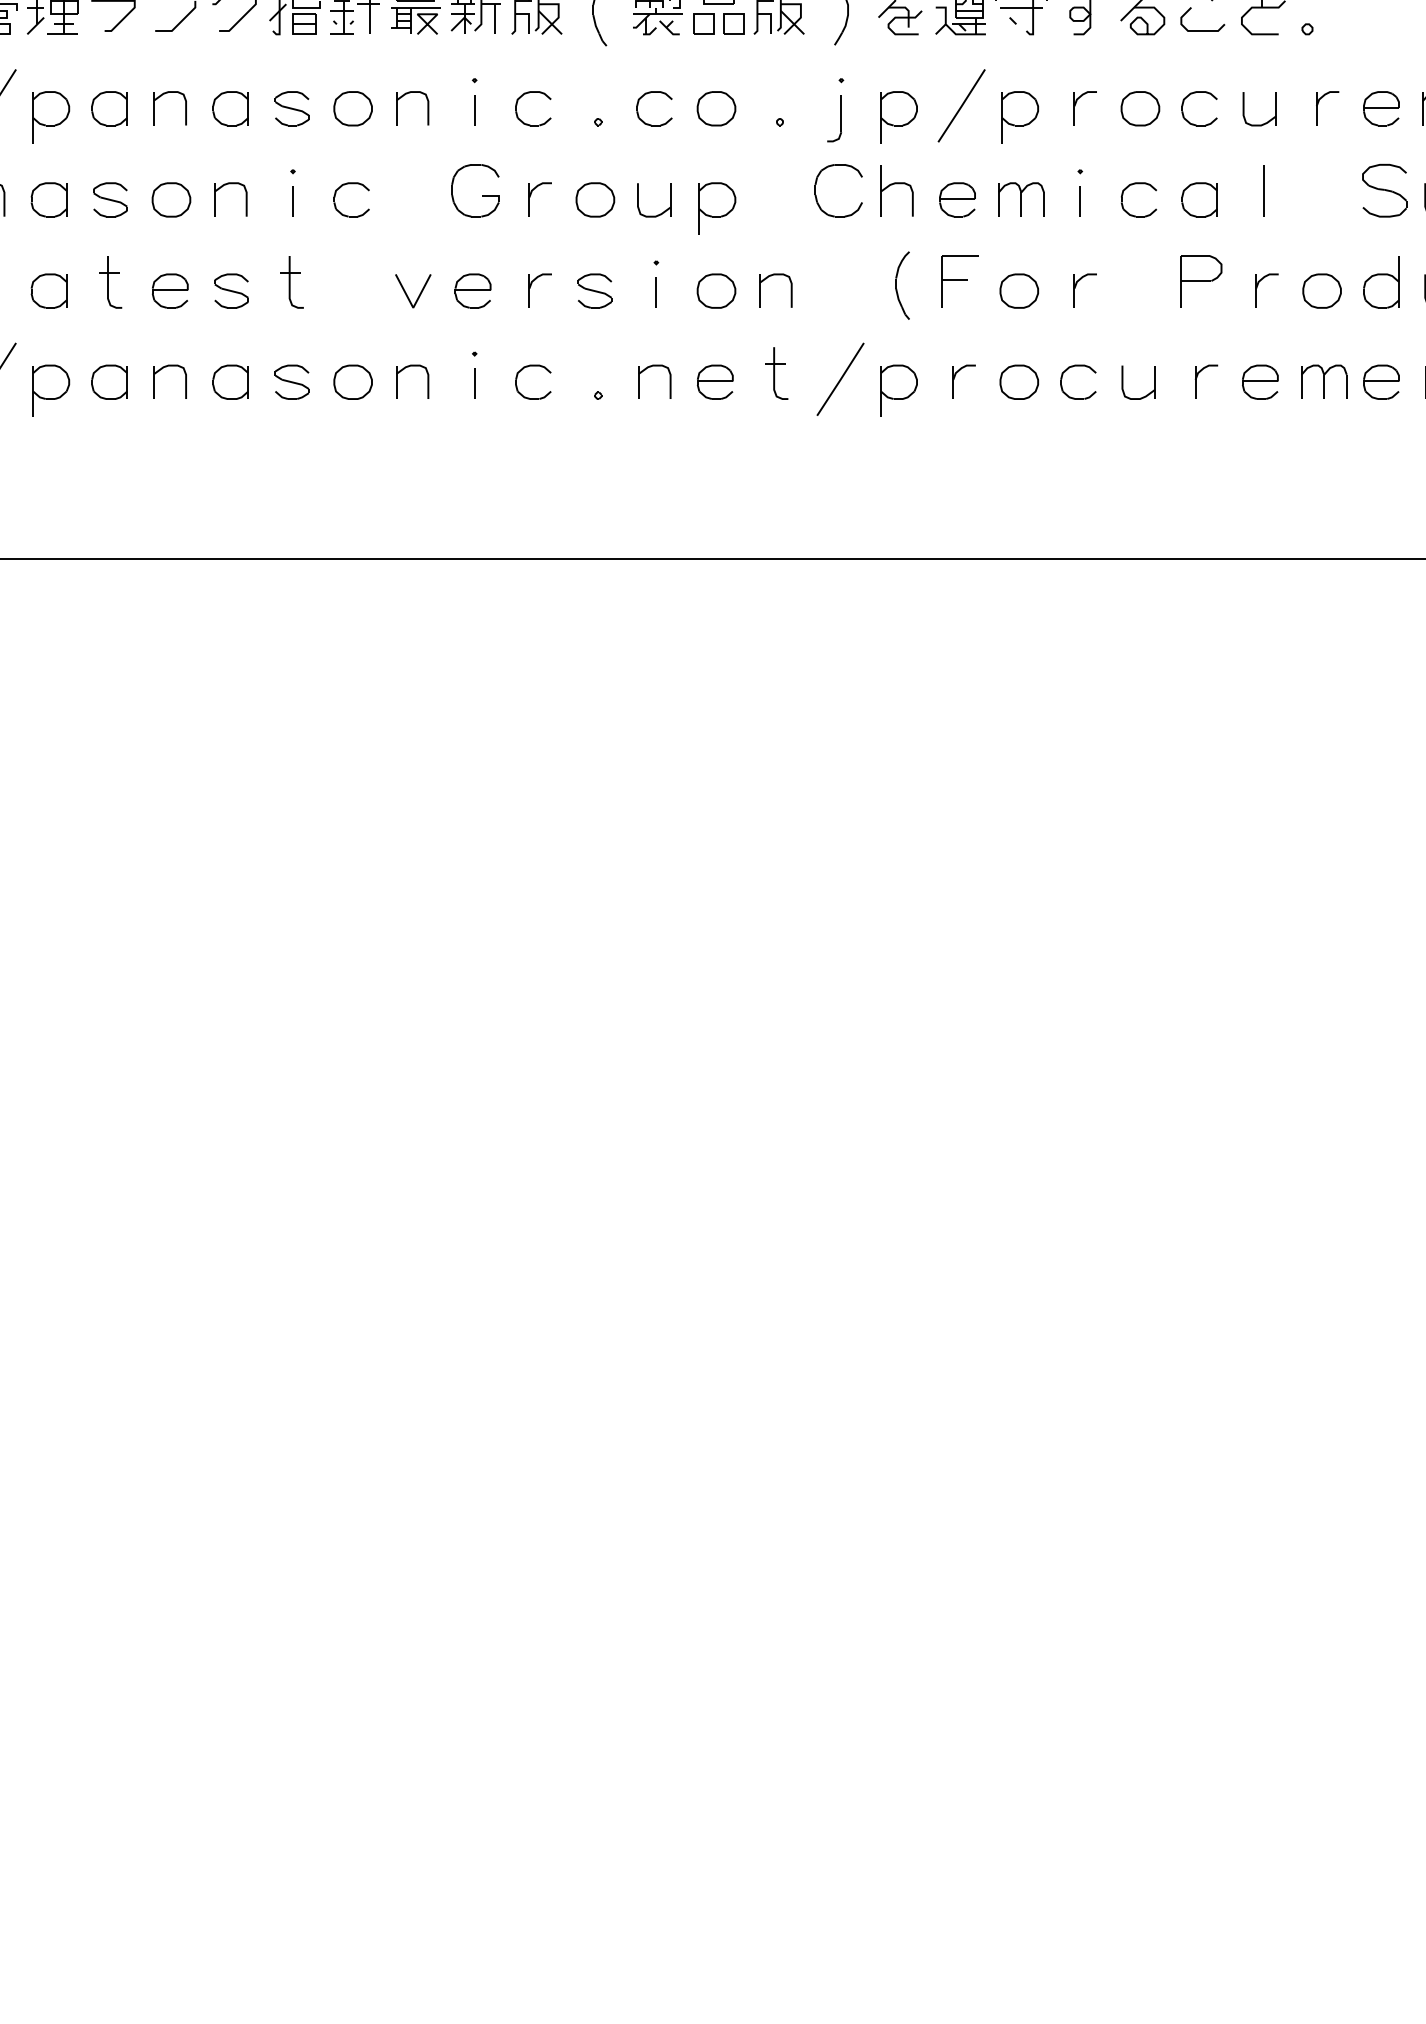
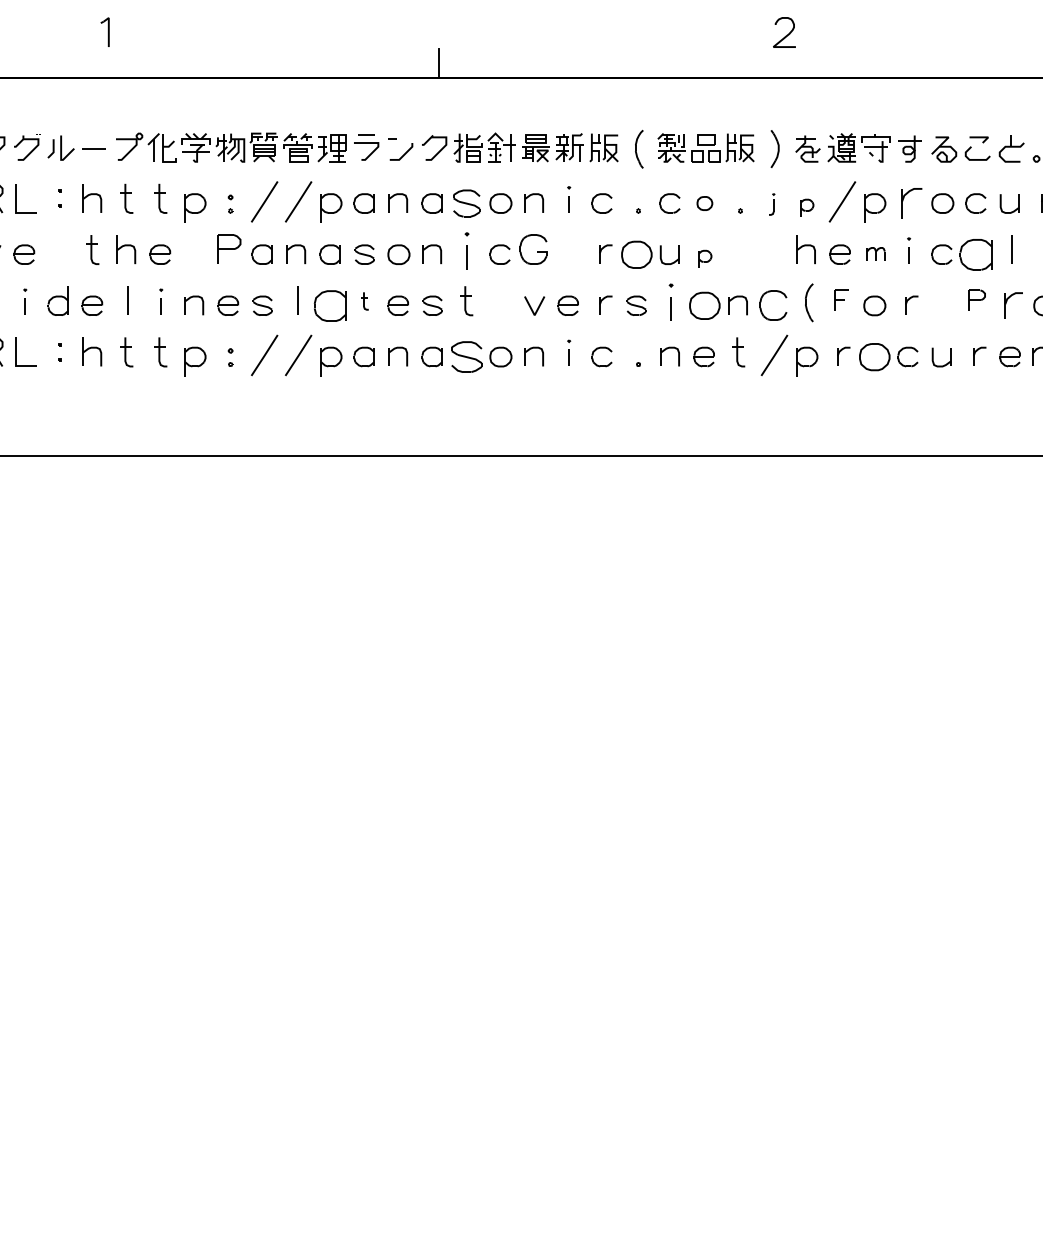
part: (1084, 106) -> (911, 202), size x1.6
part: (291, 108) -> (466, 203), size x1.4
part: (715, 108) -> (704, 203), size x0.7
part: (835, 110) -> (771, 204), size x0.6
part: (899, 115) -> (807, 207), size x0.6
part: (817, 185) -> (761, 302), moved
part: (475, 190) -> (533, 249), moved
part: (293, 192) -> (467, 250), size x1.4
part: (1020, 197) -> (875, 253), size x0.7
part: (594, 199) -> (636, 254), size x1.4
part: (1198, 199) -> (975, 254), size x1.6
part: (717, 206) -> (705, 258), size x0.6
part: (959, 279) -> (841, 299), size x0.7
part: (1202, 279) -> (977, 299), size x0.7
part: (110, 283) -> (364, 301), size x0.6
part: (655, 283) -> (670, 301), size x1.4
part: (1266, 288) -> (1013, 304), size x1.4
part: (47, 290) -> (329, 305), size x1.6
part: (715, 290) -> (704, 305), size x1.4
part: (291, 381) -> (466, 356), size x1.6
part: (1018, 381) -> (874, 356), size x1.4

